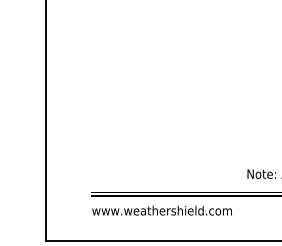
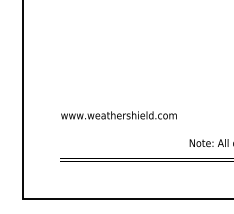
text: (161, 210) -> (118, 115), moved

